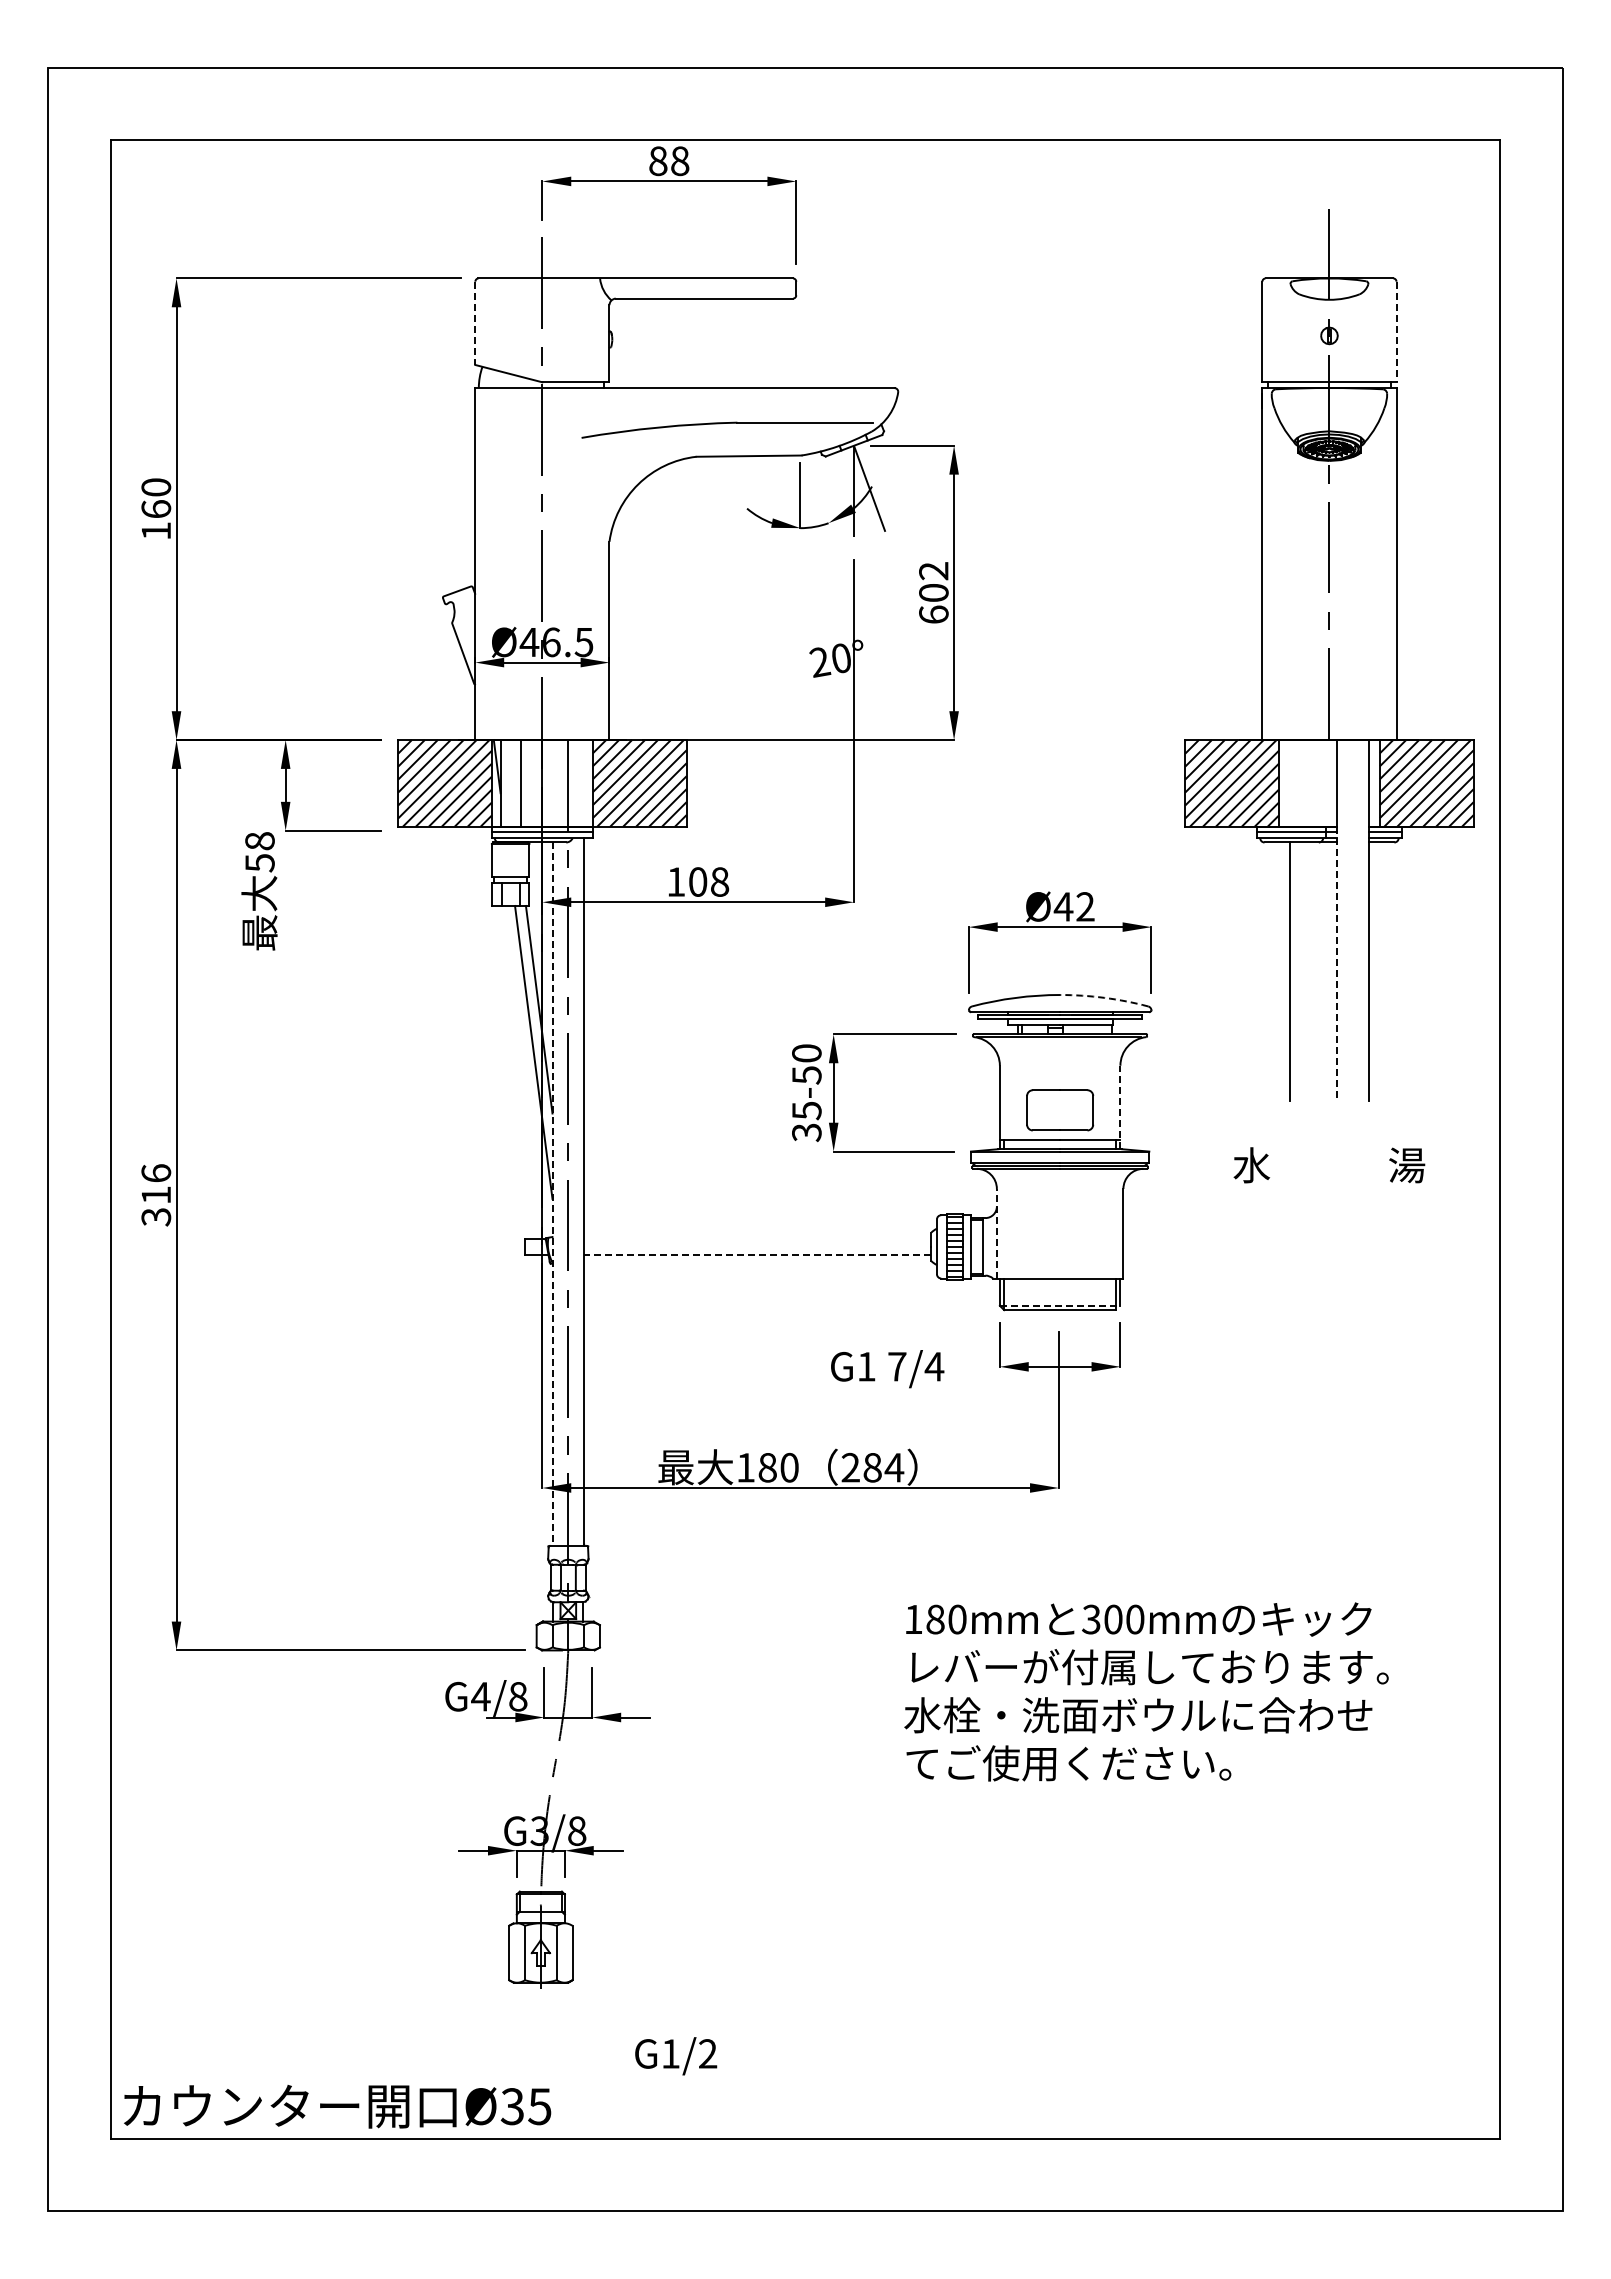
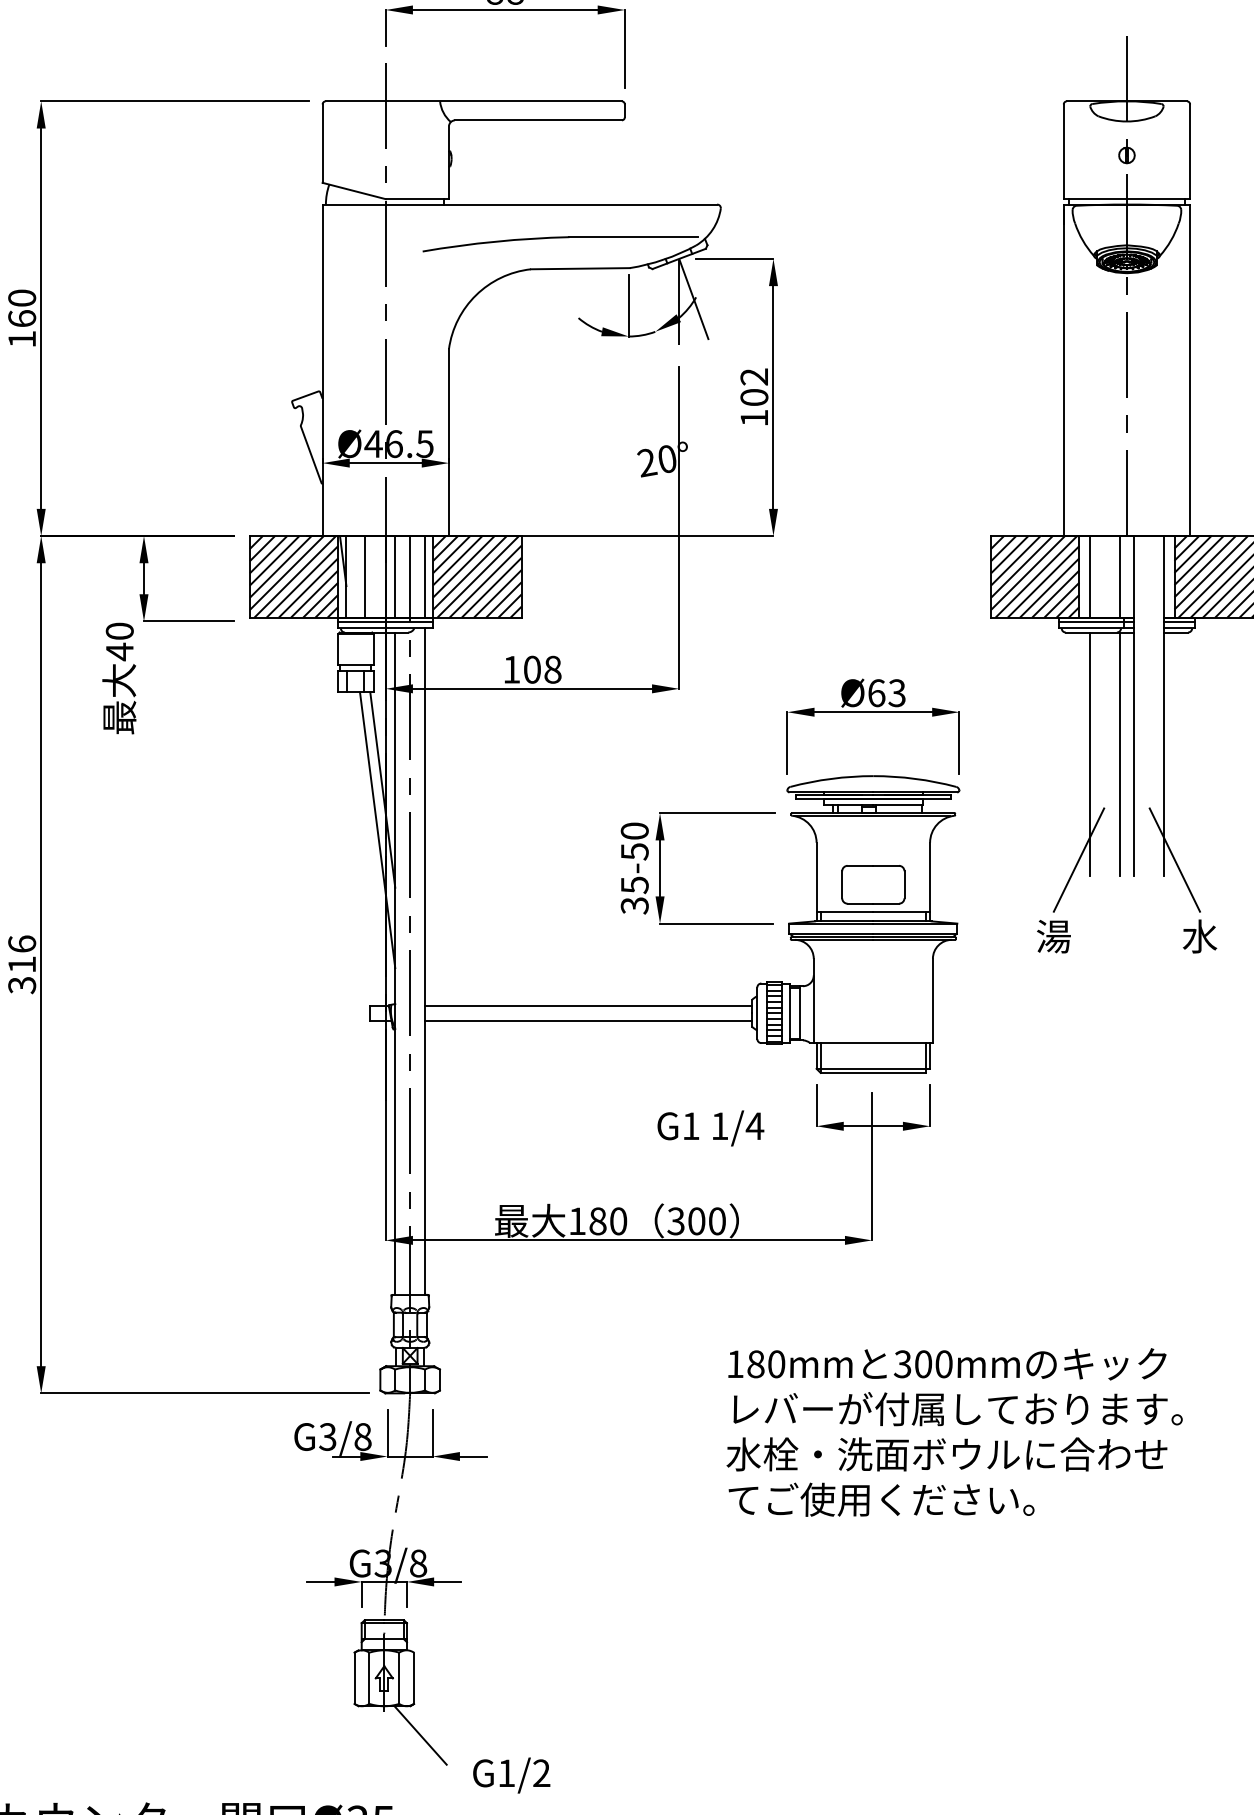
line: (475, 323) -> (322, 143), dashed -> solid
line: (1396, 332) -> (1190, 152), dashed -> solid
text: (933, 614) -> (754, 417), 602 -> 102
line: (552, 783) -> (395, 576), added
line: (584, 783) -> (425, 576), added
line: (1290, 783) -> (1090, 576), added
line: (1321, 783) -> (1119, 576), added
text: (259, 852) -> (119, 641), 58 -> 40
text: (1073, 906) -> (885, 692), Ø42 -> Ø63
line: (1336, 963) -> (1133, 746), dashed -> solid
line: (1321, 971) -> (1119, 754), added
arc: (1104, 997) -> (915, 778), dashed -> solid
line: (1278, 1083) -> (1078, 859), added
line: (1380, 1083) -> (1175, 859), added
line: (1120, 1107) -> (930, 882), dashed -> solid
text: (1251, 1165) -> (1053, 936), 水 -> 湯
text: (1406, 1165) -> (1199, 936), 湯 -> 水
line: (552, 1194) -> (395, 964), dashed -> solid
line: (996, 1233) -> (813, 1000), dashed -> solid
line: (757, 1238) -> (588, 1005), added
line: (757, 1254) -> (588, 1020), dashed -> solid
line: (1060, 1305) -> (873, 1068), dashed -> solid
text: (897, 1366) -> (720, 1125), 7/4 -> 1/4
text: (872, 1467) -> (696, 1221), 284 -> 300
text: (480, 1696) -> (327, 1436), G4/8 -> G3/8
line: (579, 2013) -> (420, 1735), added

